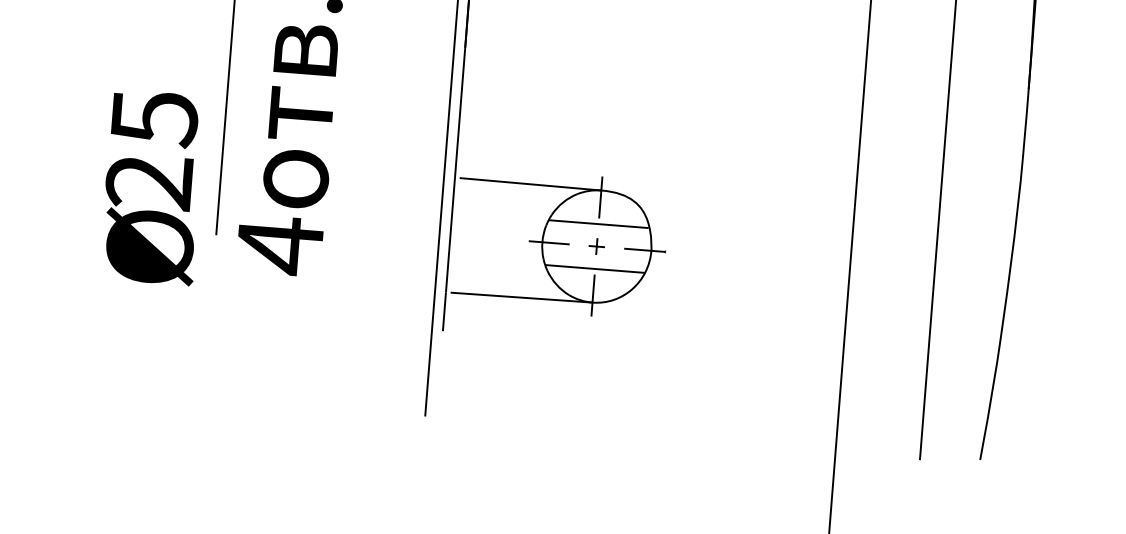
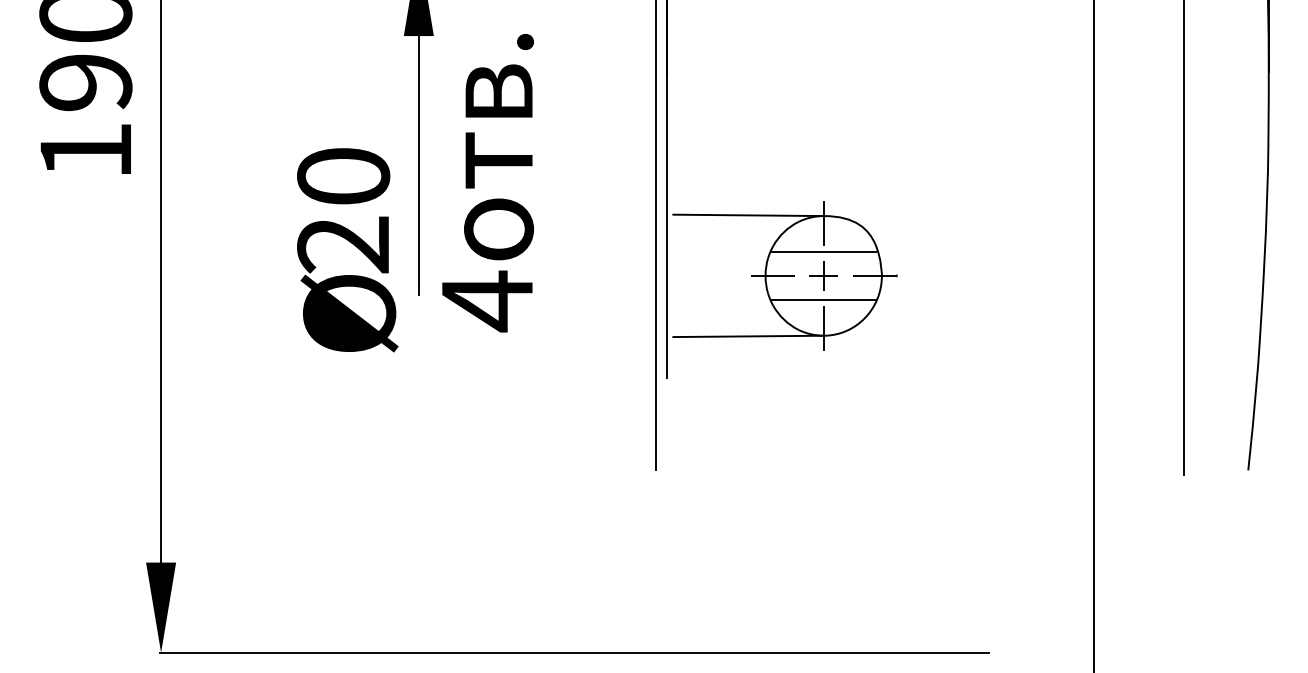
text: (154, 118) -> (343, 177), 25 -> 20
part: (596, 246) -> (823, 275), size x1.67

